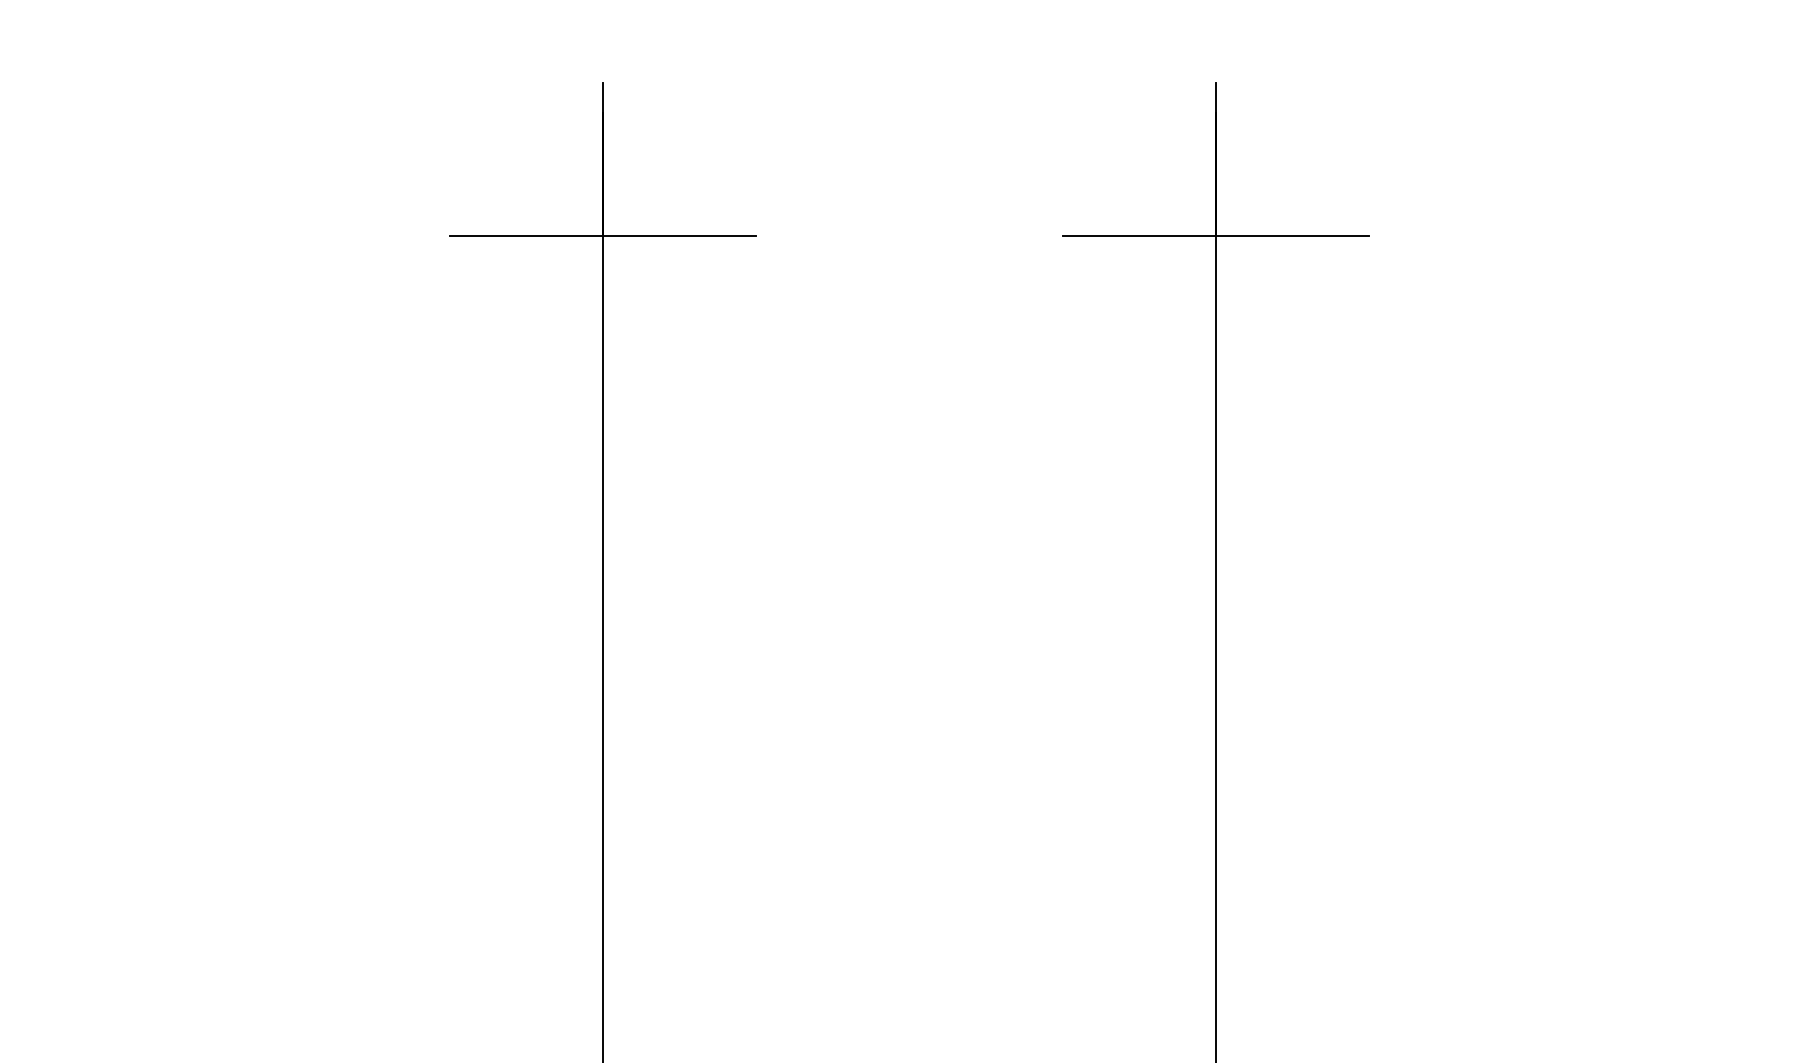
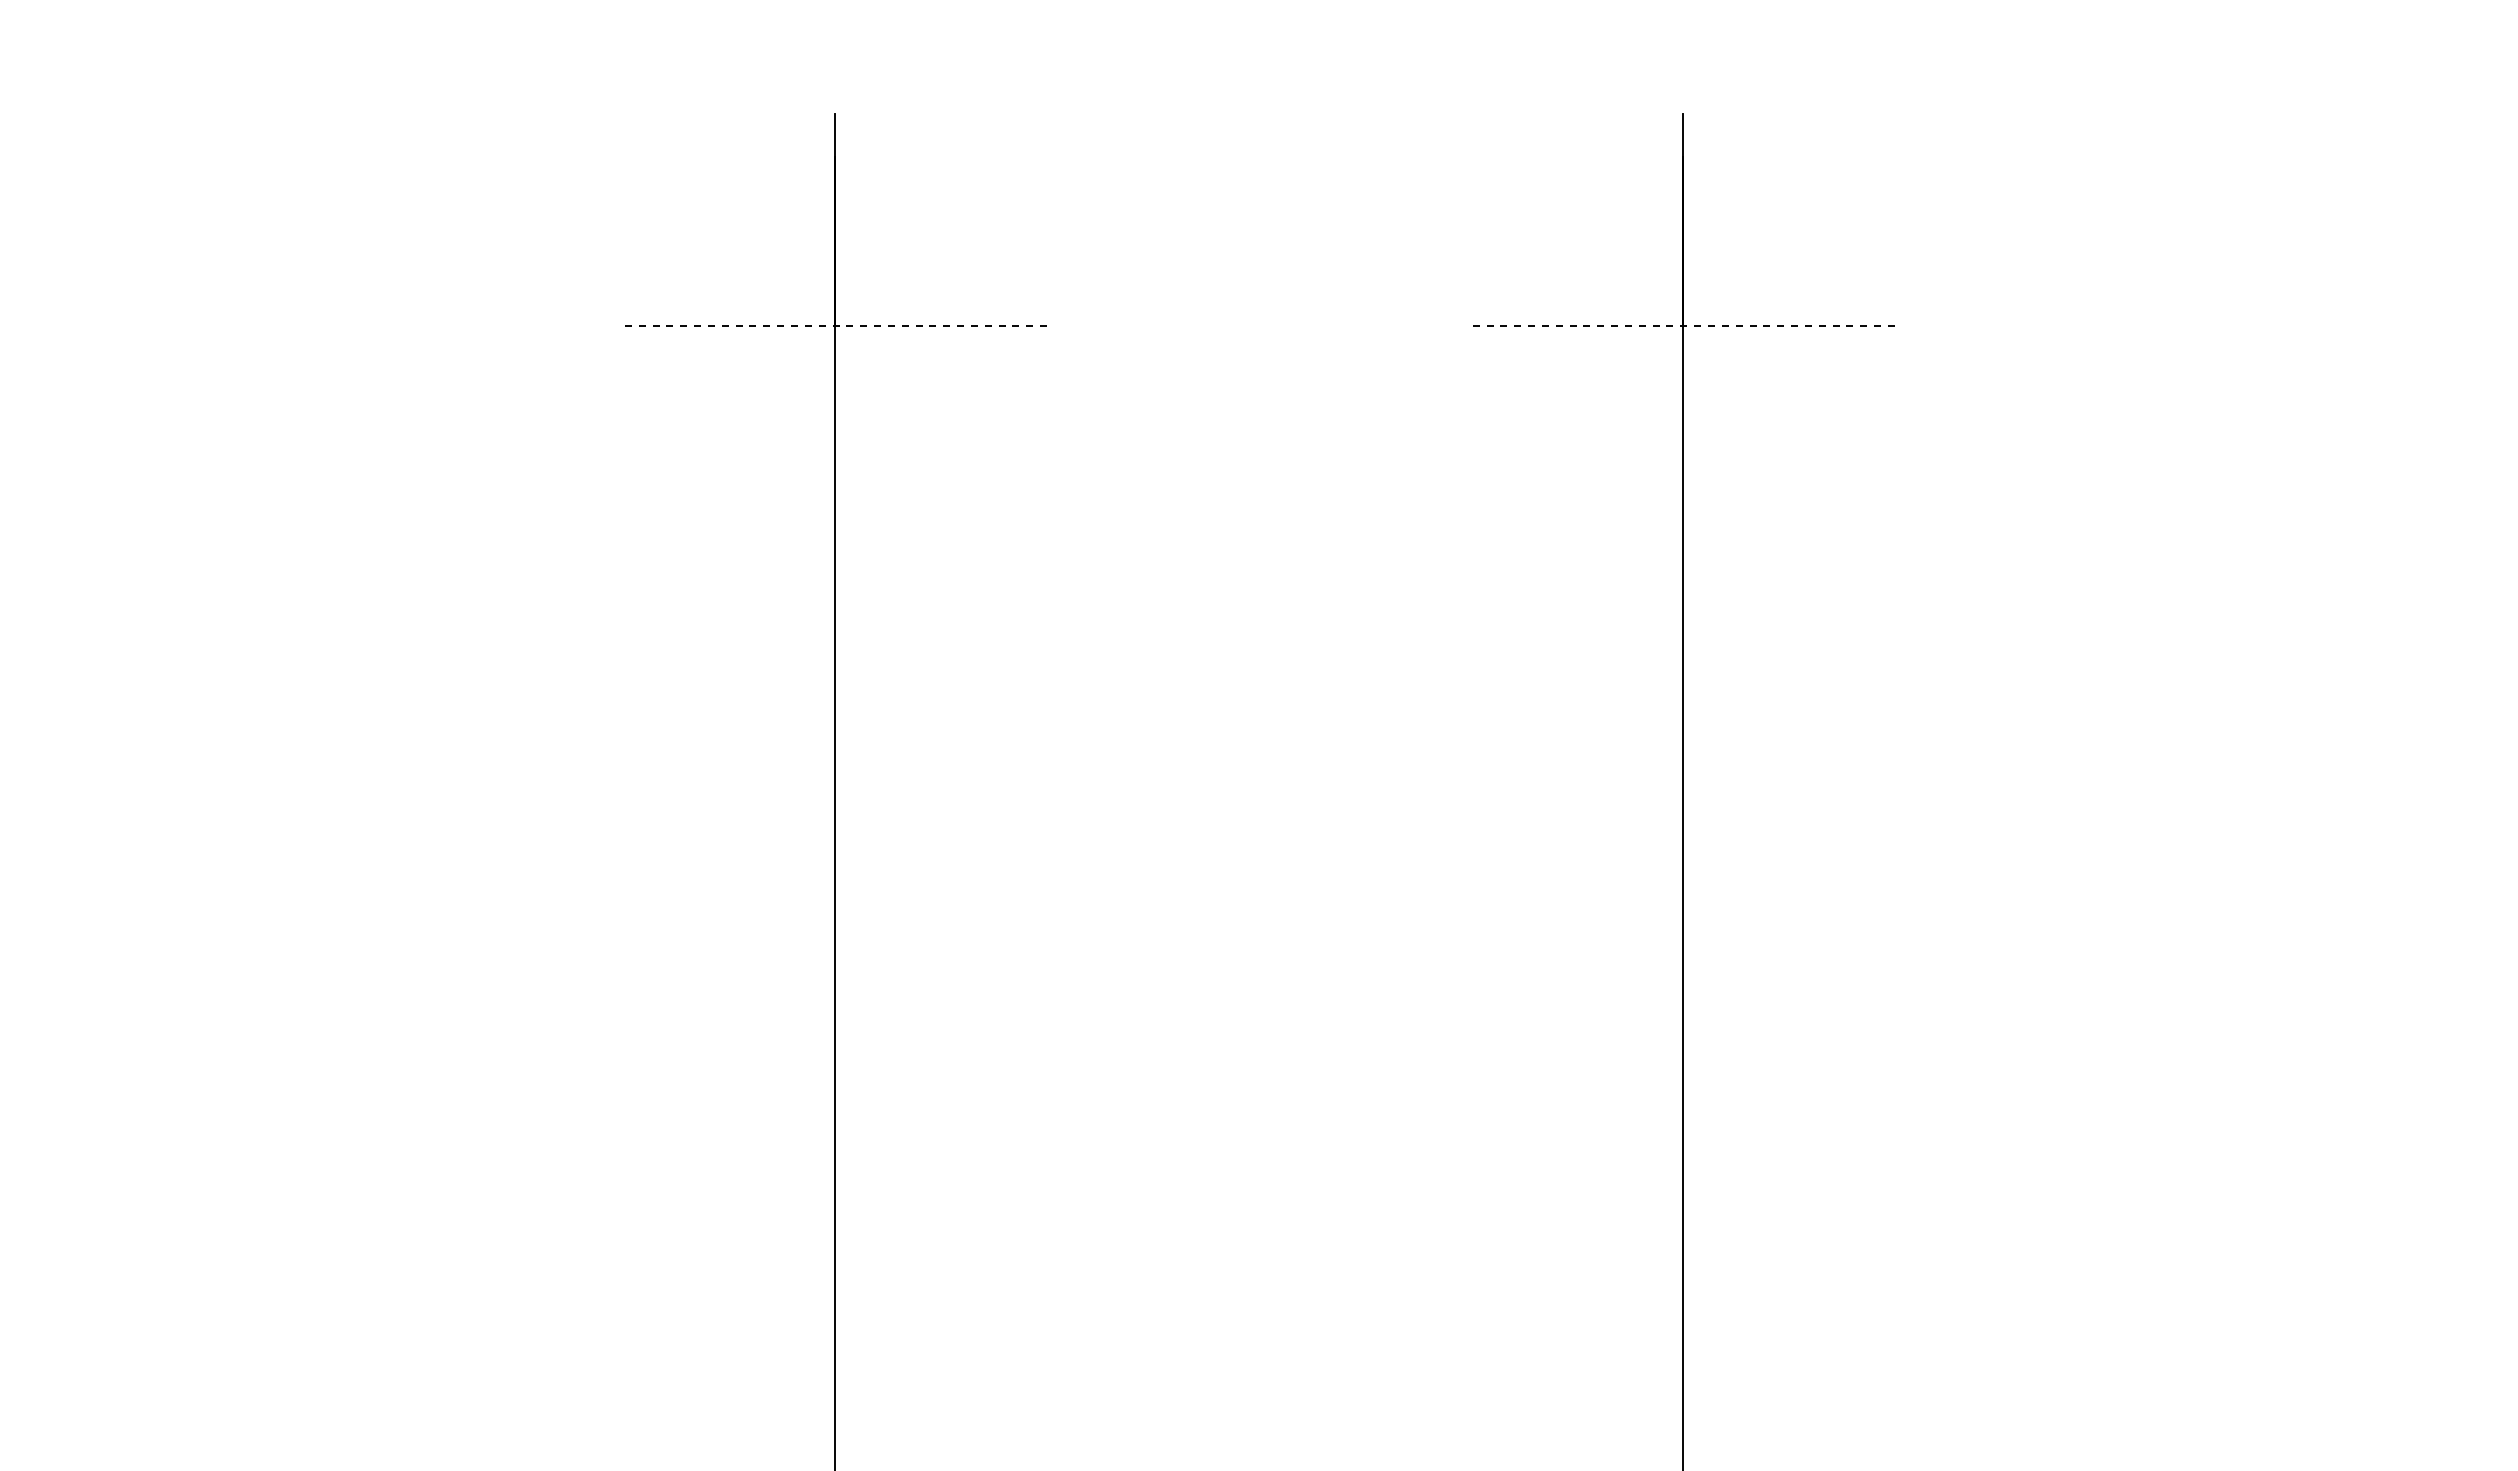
line: (603, 236) -> (835, 326), solid -> dashed
line: (1215, 236) -> (1682, 326), solid -> dashed

